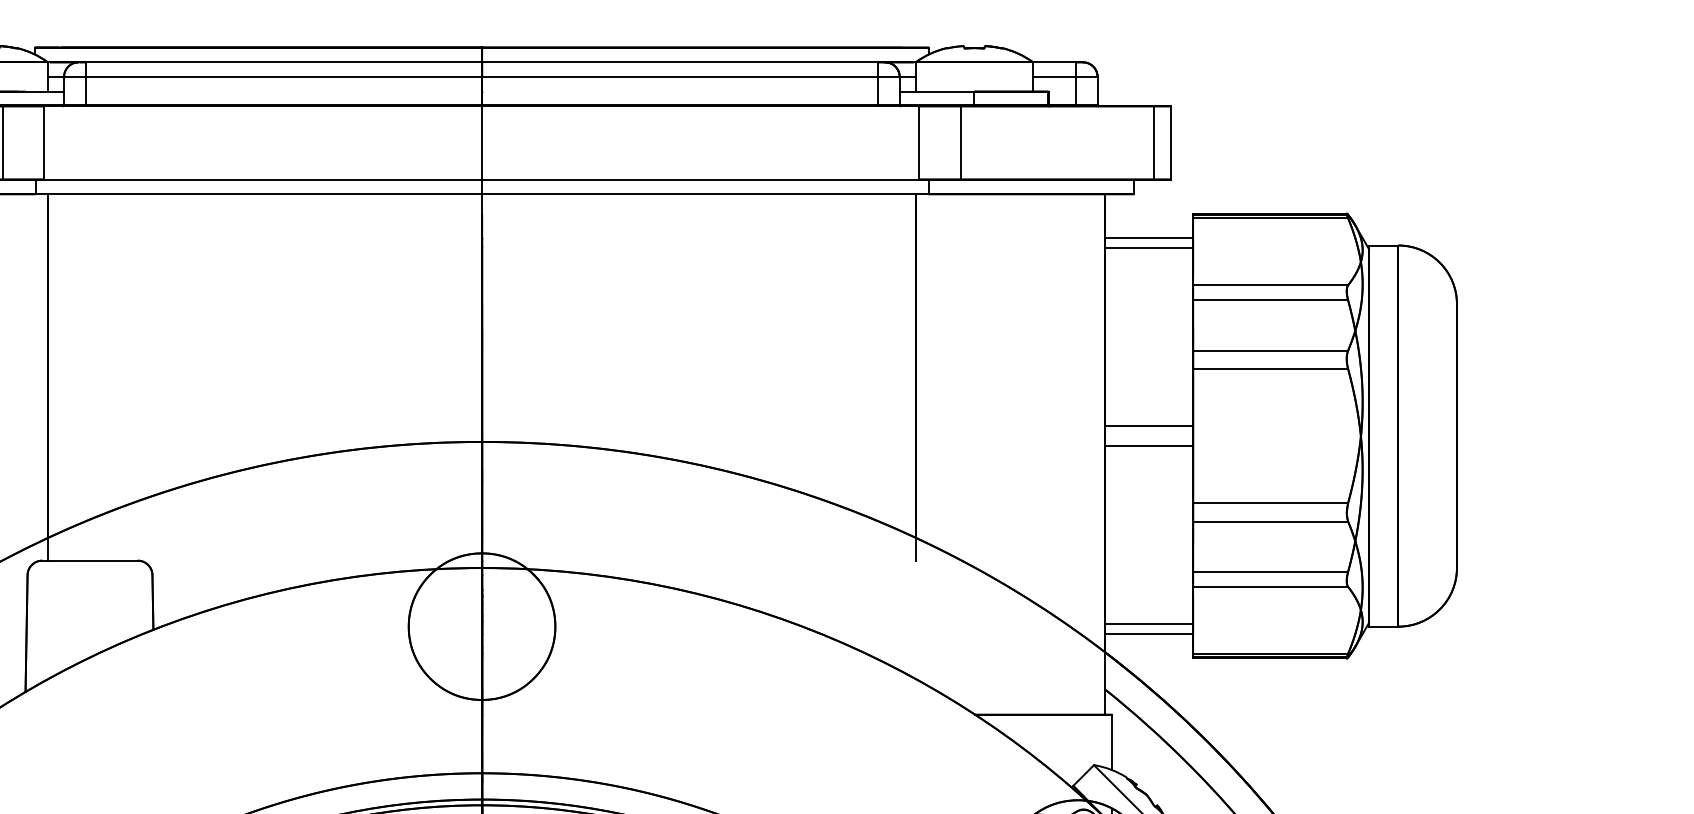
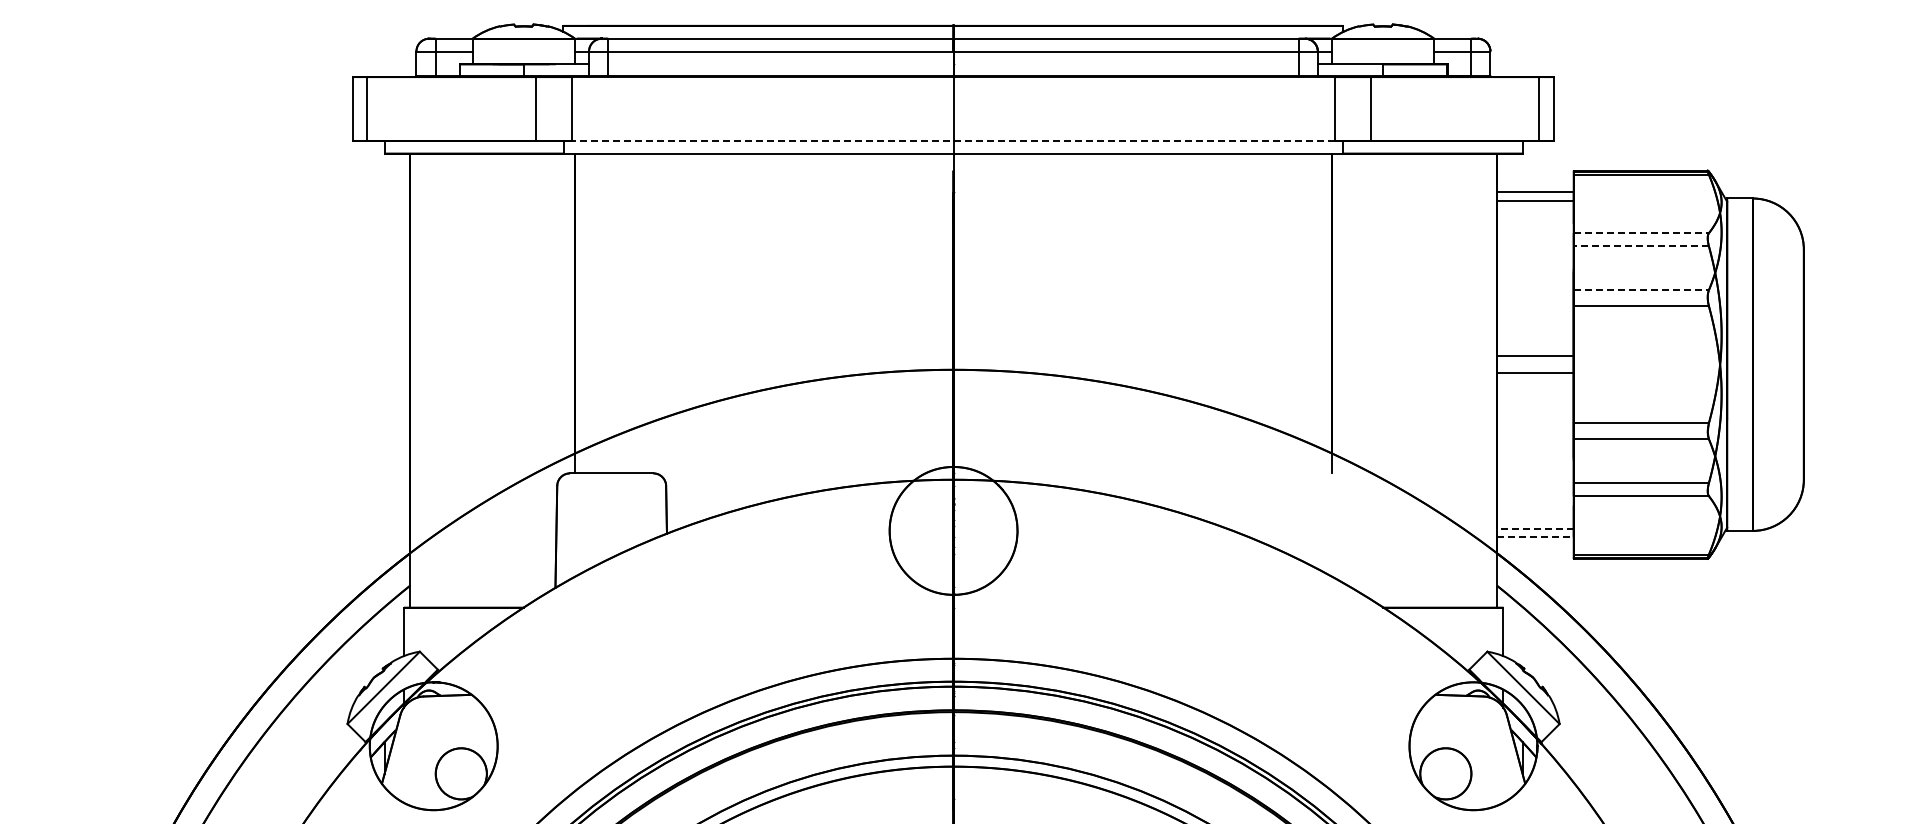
line: (481, 180) -> (953, 141), solid -> dashed
line: (1270, 285) -> (1641, 233), solid -> dashed
line: (1270, 300) -> (1641, 246), solid -> dashed
line: (1270, 351) -> (1641, 290), solid -> dashed
line: (1148, 623) -> (1534, 528), solid -> dashed
line: (1149, 634) -> (1535, 537), solid -> dashed

